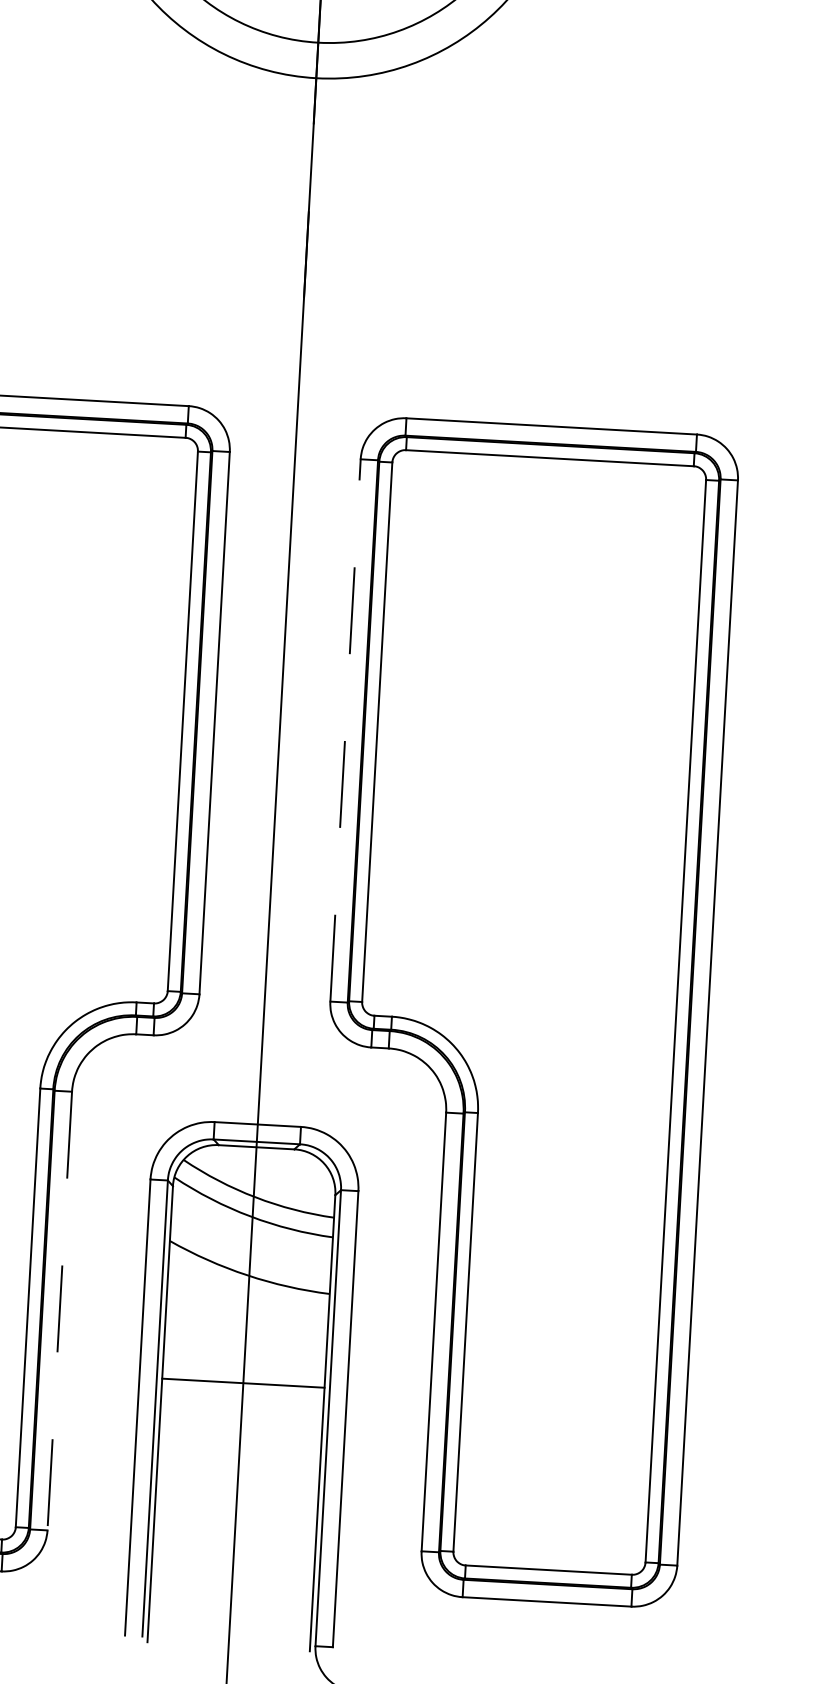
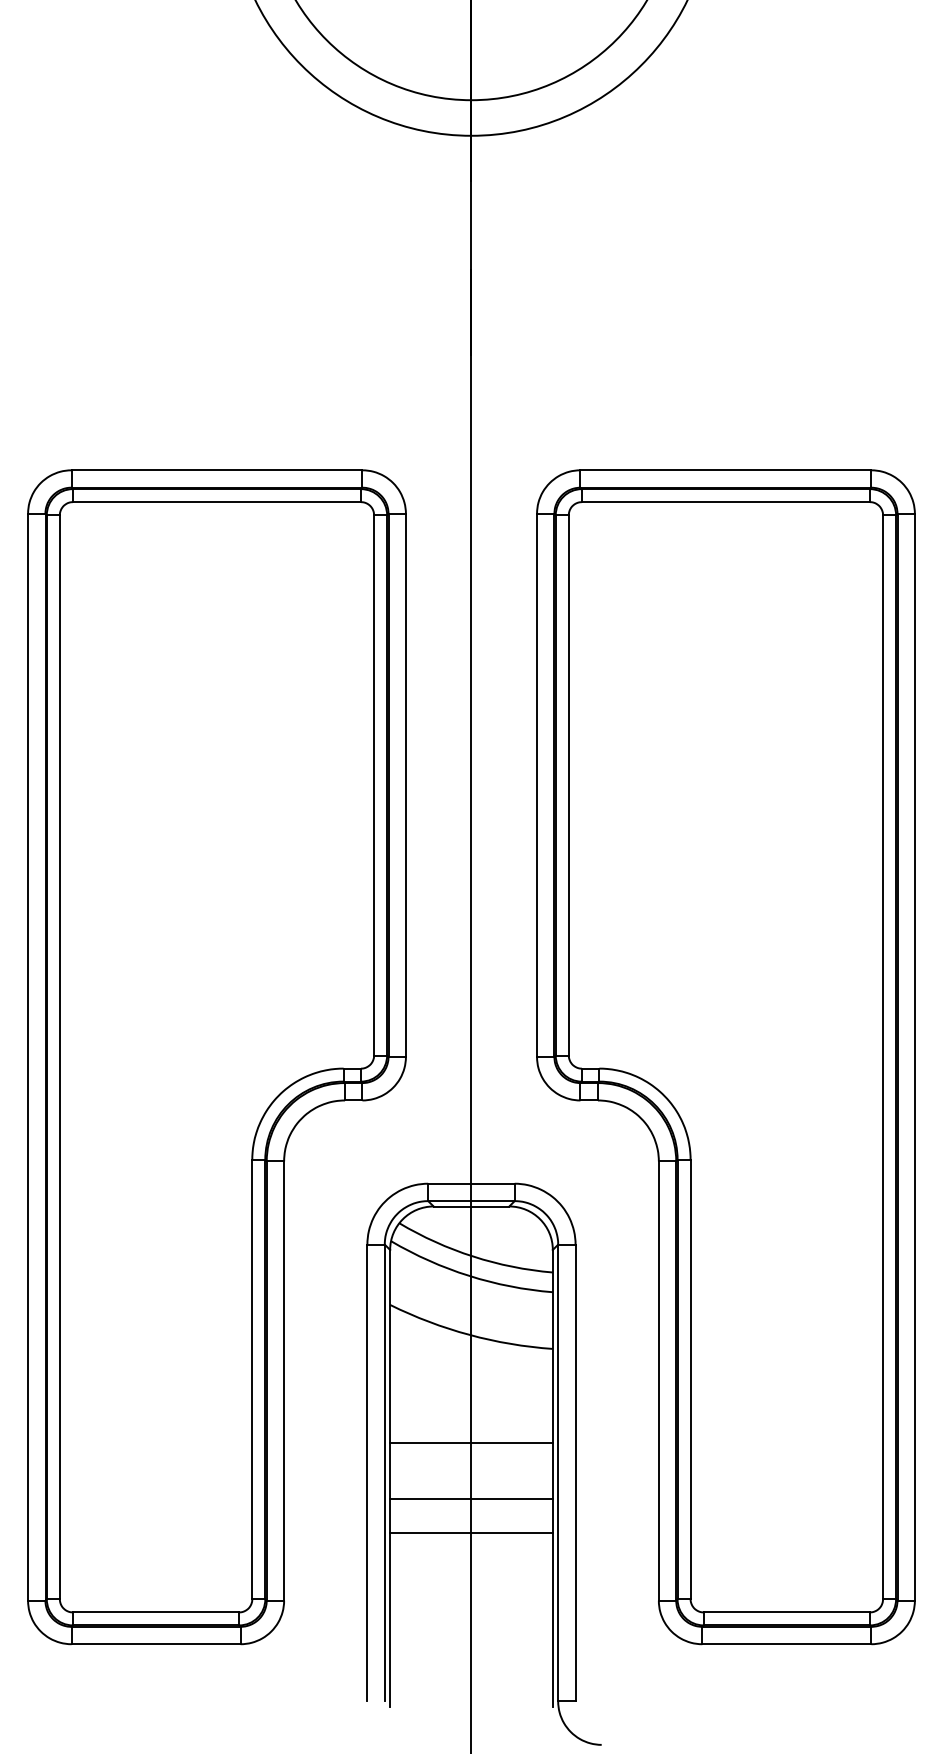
line: (345, 730) -> (537, 785), dashed -> solid
line: (60, 1311) -> (284, 1381), dashed -> solid
line: (240, 1439) -> (471, 1499), added
line: (238, 1472) -> (471, 1532), added

